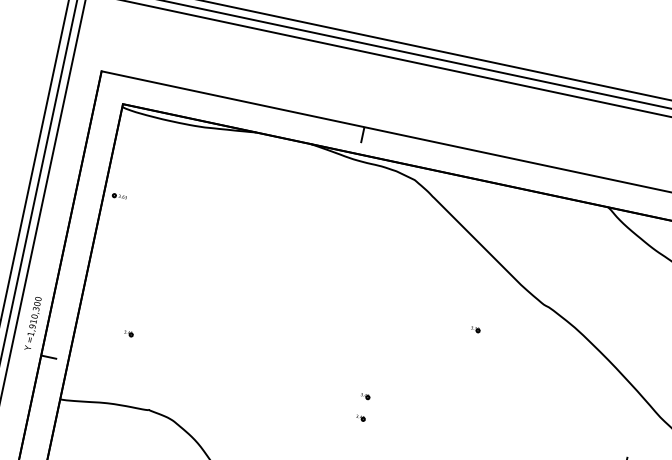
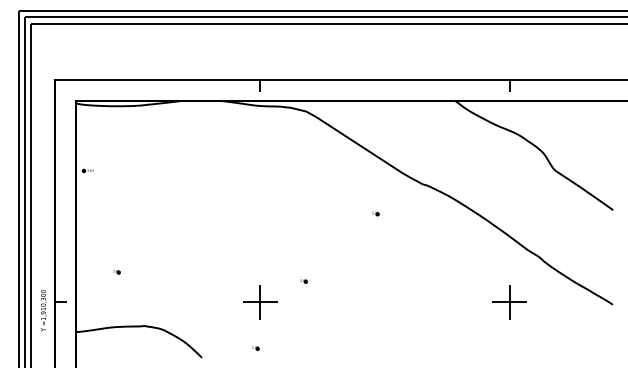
text: (33, 323) -> (43, 310), moved
part: (304, 411) -> (260, 302), added
part: (360, 418) -> (303, 298), removed

